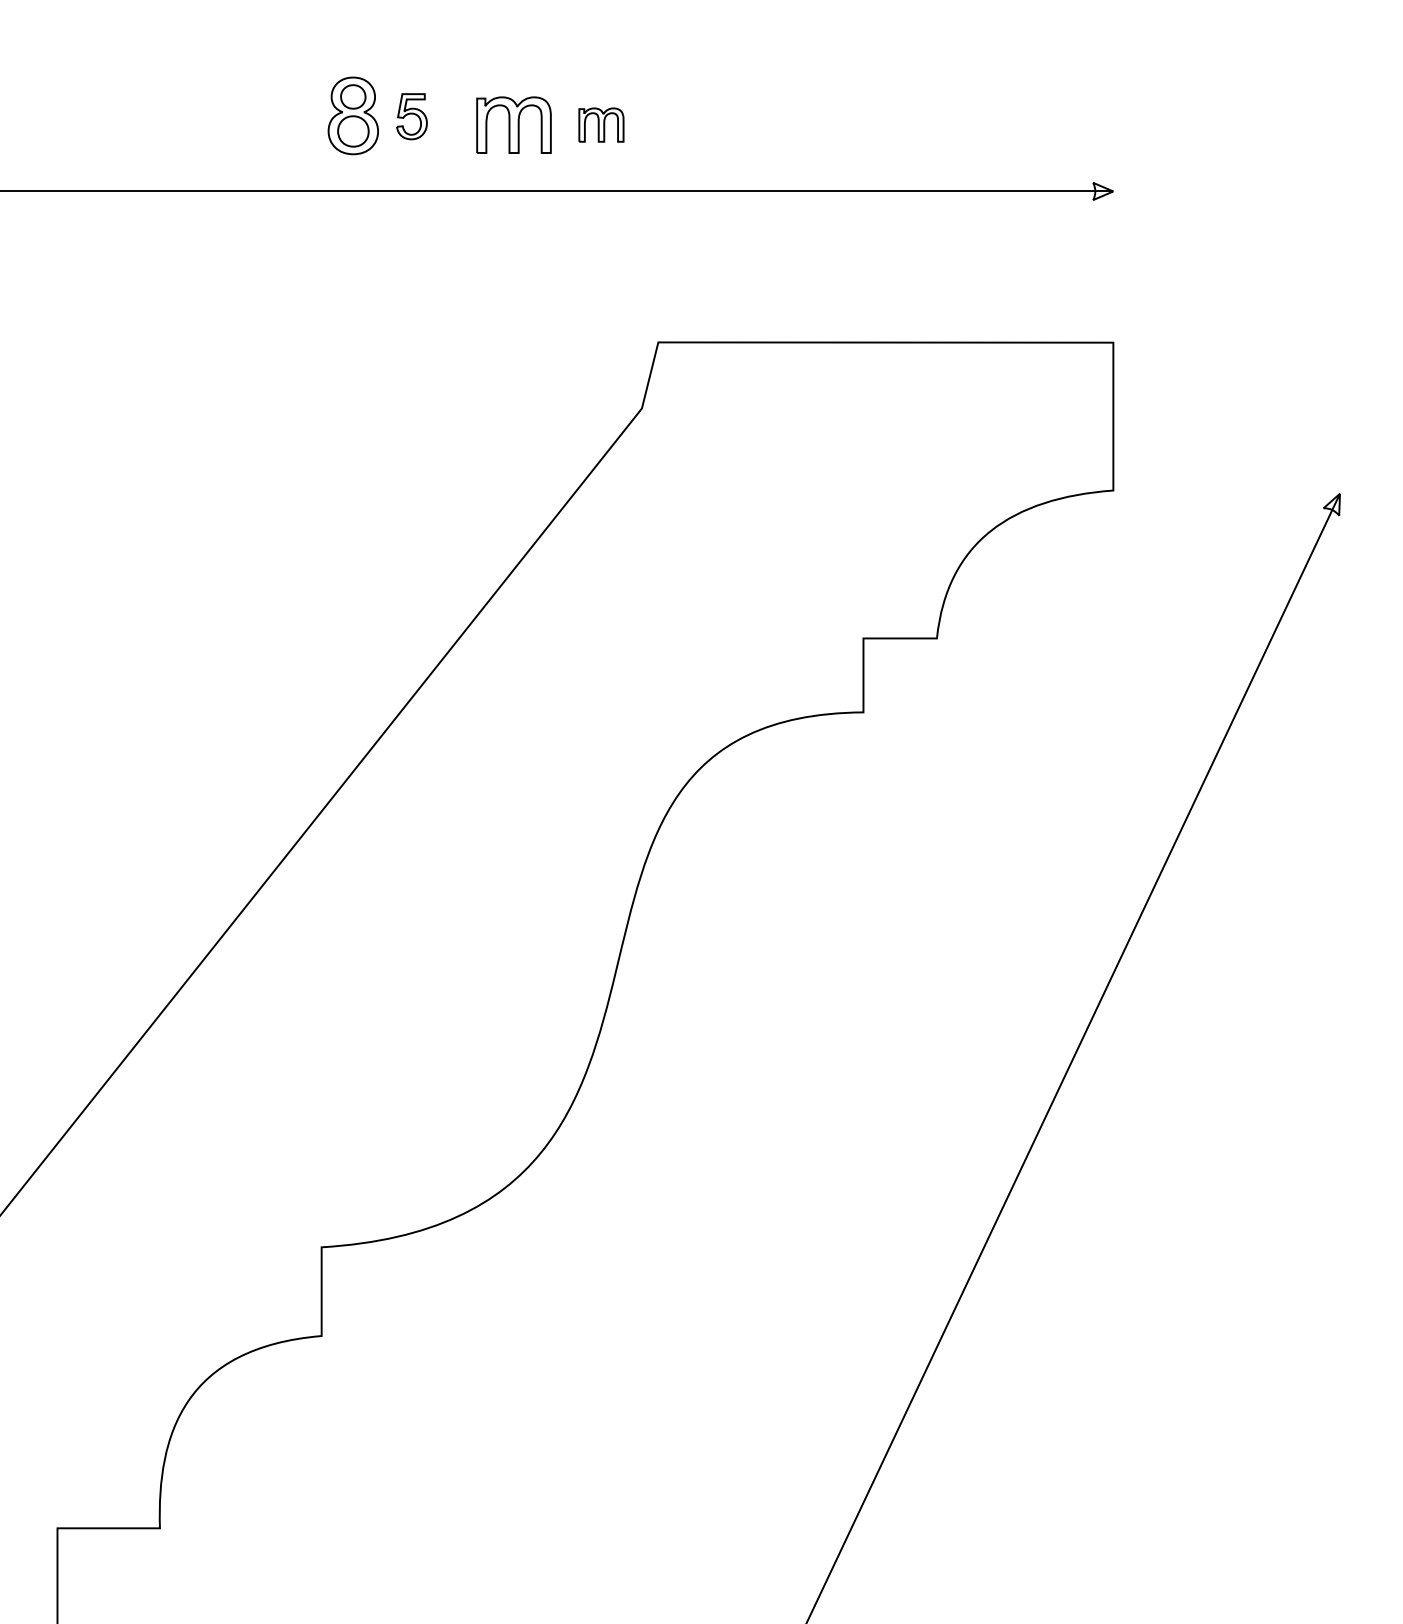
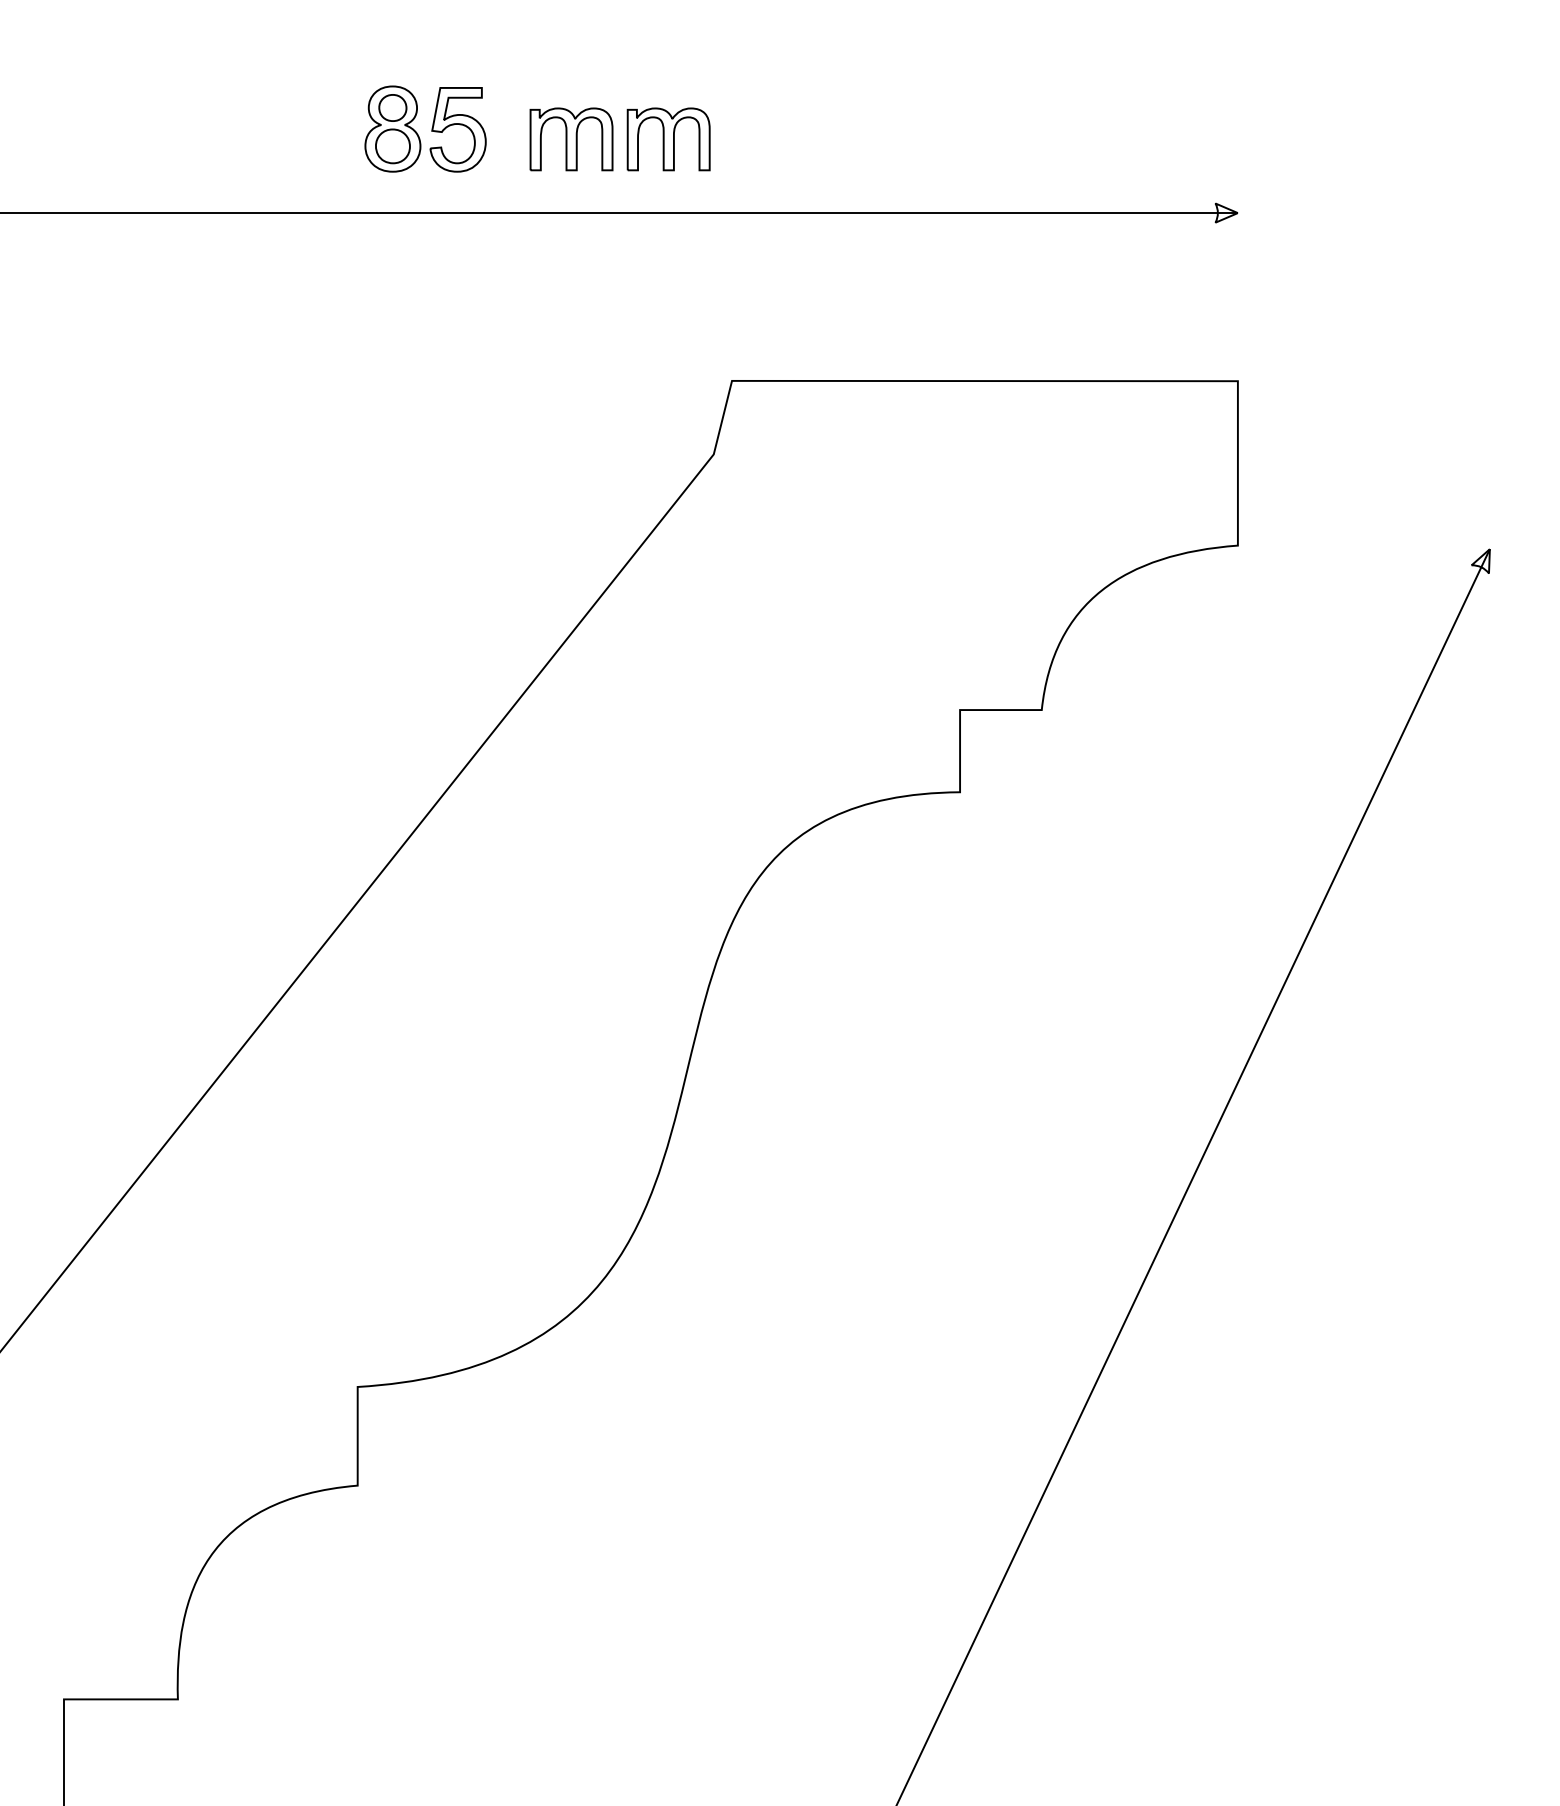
part: (411, 116) -> (457, 129), size x1.67
part: (601, 124) -> (668, 138), size x1.67

